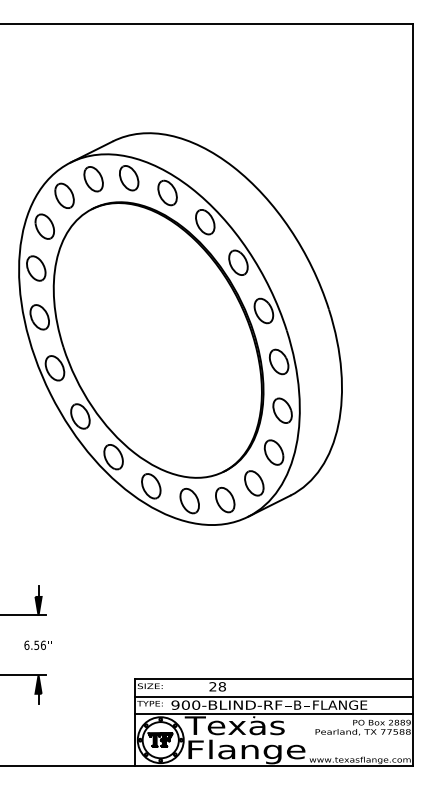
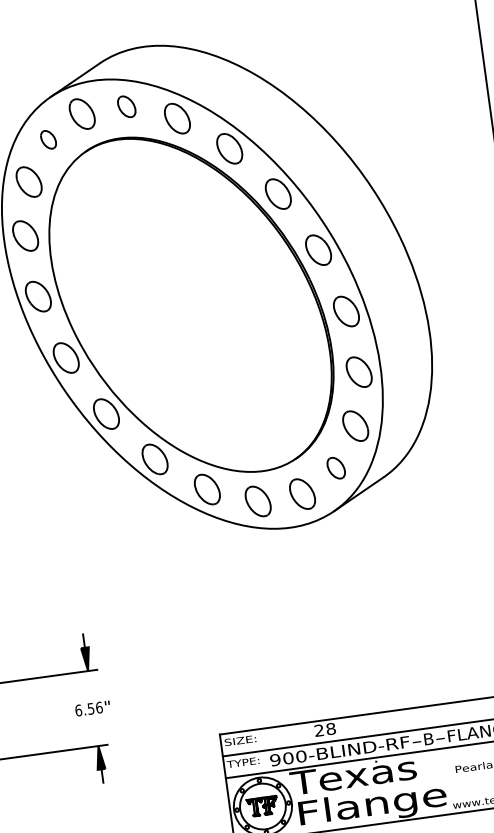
part: (129, 178) -> (127, 107), size x0.7
part: (64, 195) -> (48, 139), size x0.6
part: (254, 483) -> (336, 468), size x0.7

